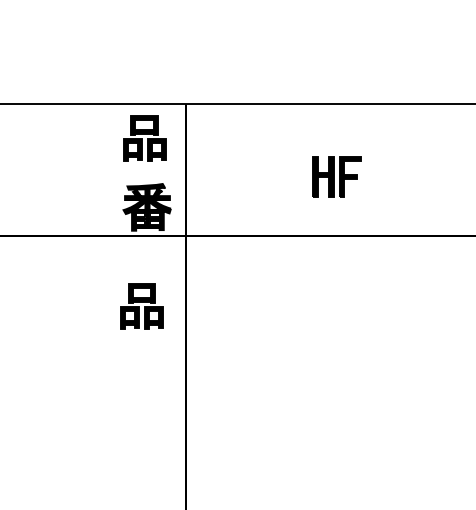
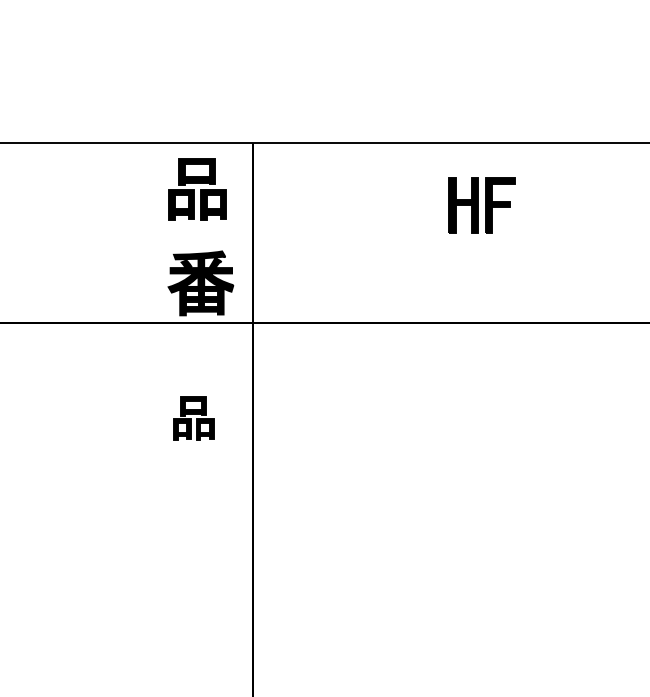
part: (336, 176) -> (481, 204), moved
part: (141, 306) -> (193, 418), size x0.7

